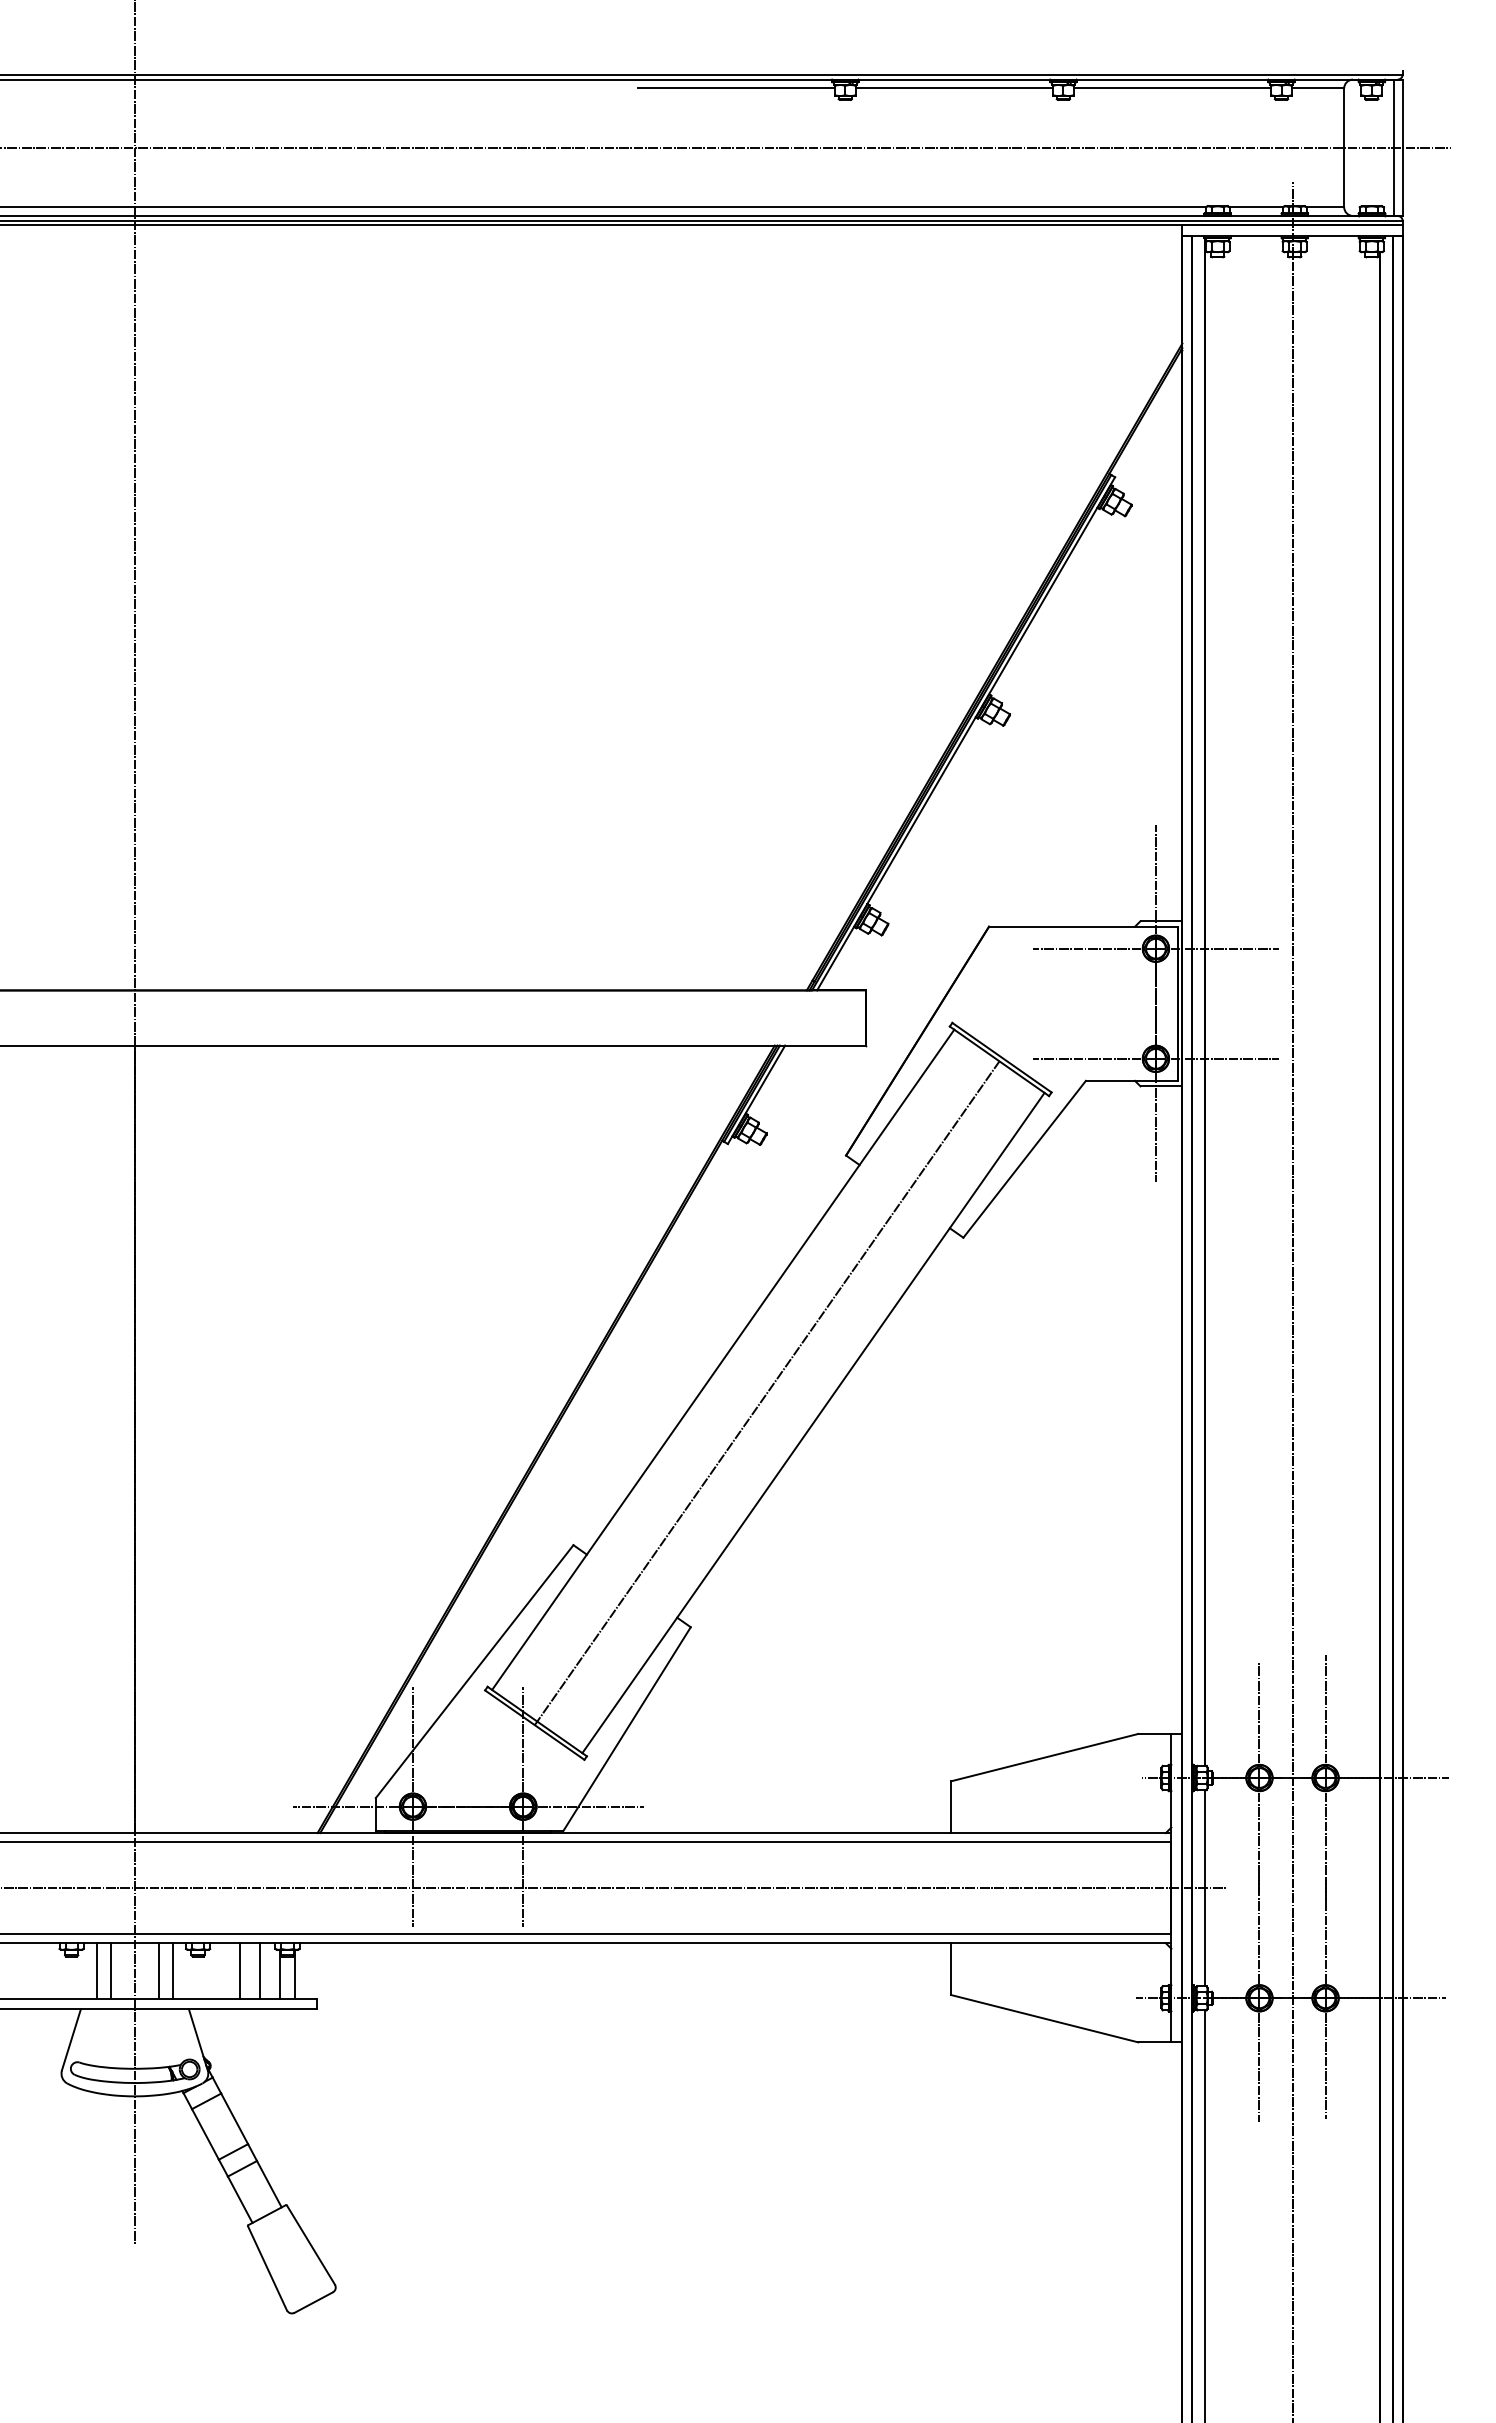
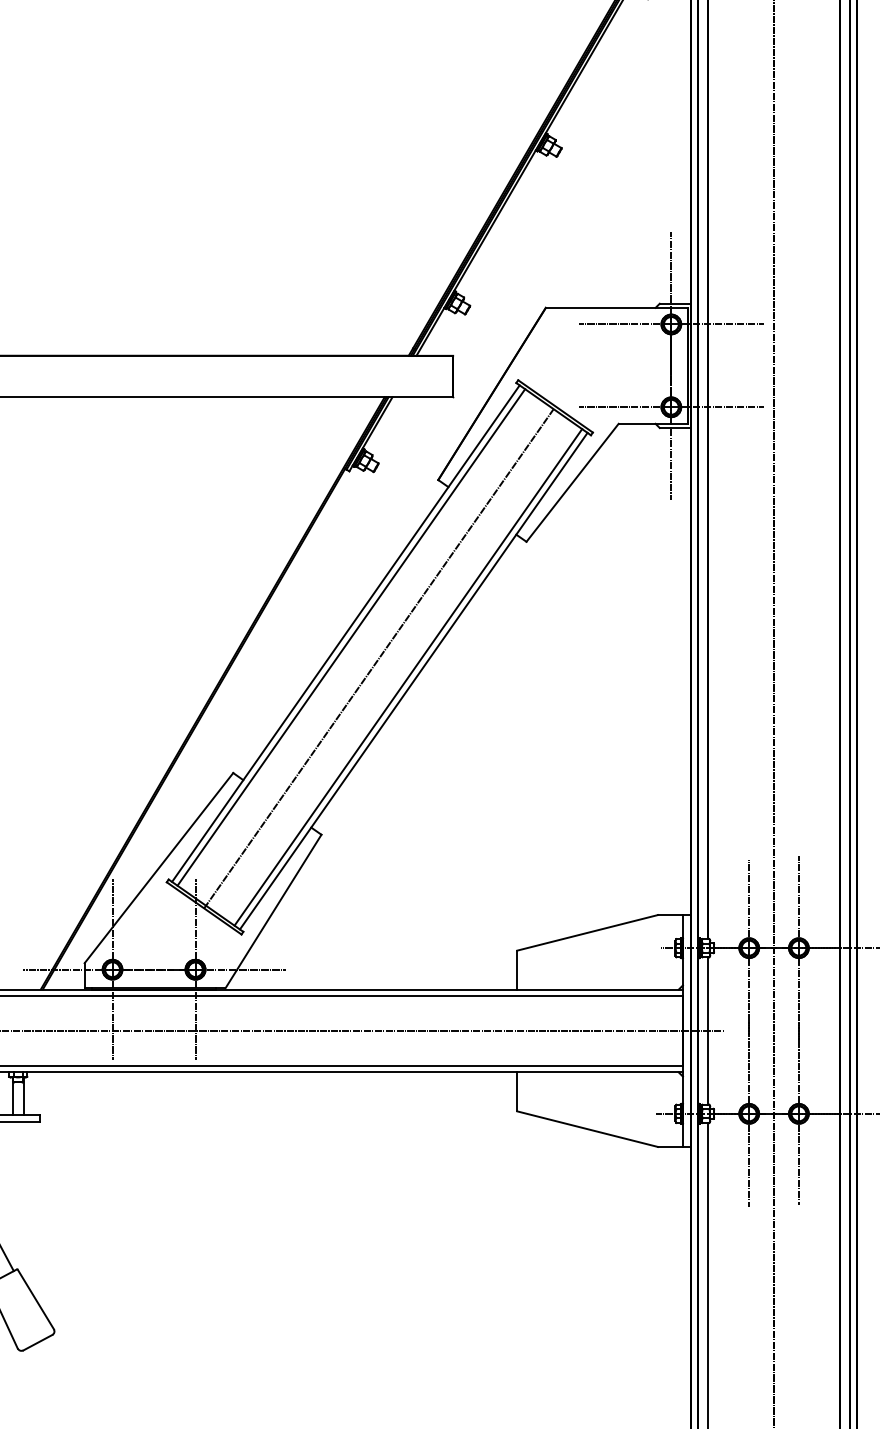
line: (730, 1364) -> (351, 637), added
line: (806, 1417) -> (408, 677), added

